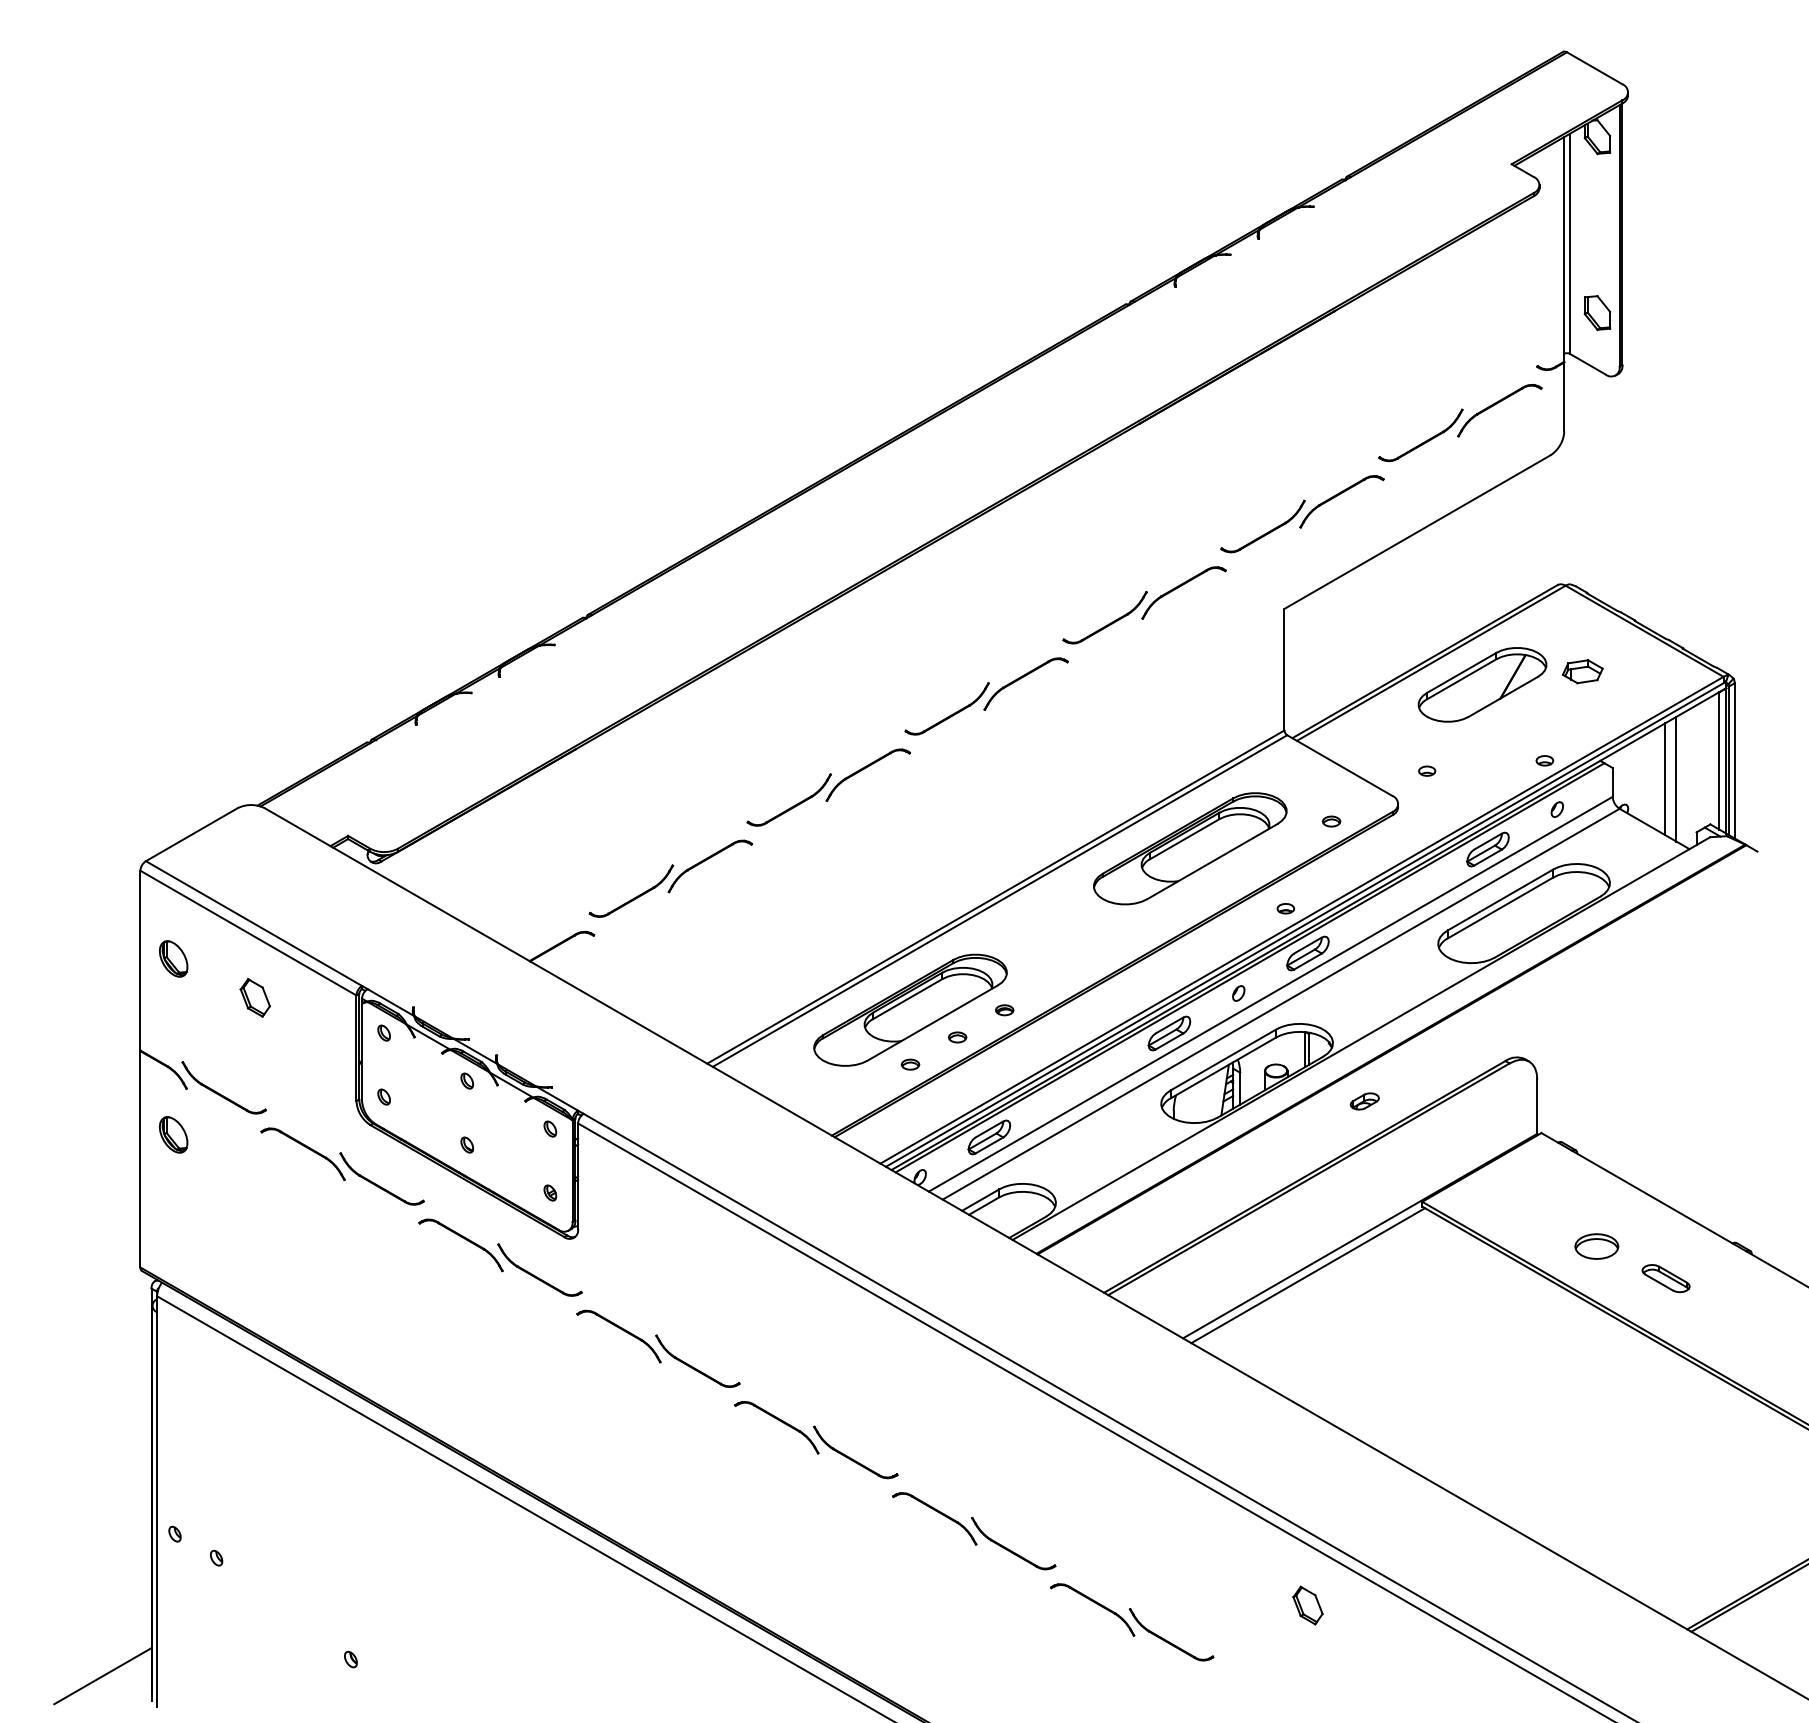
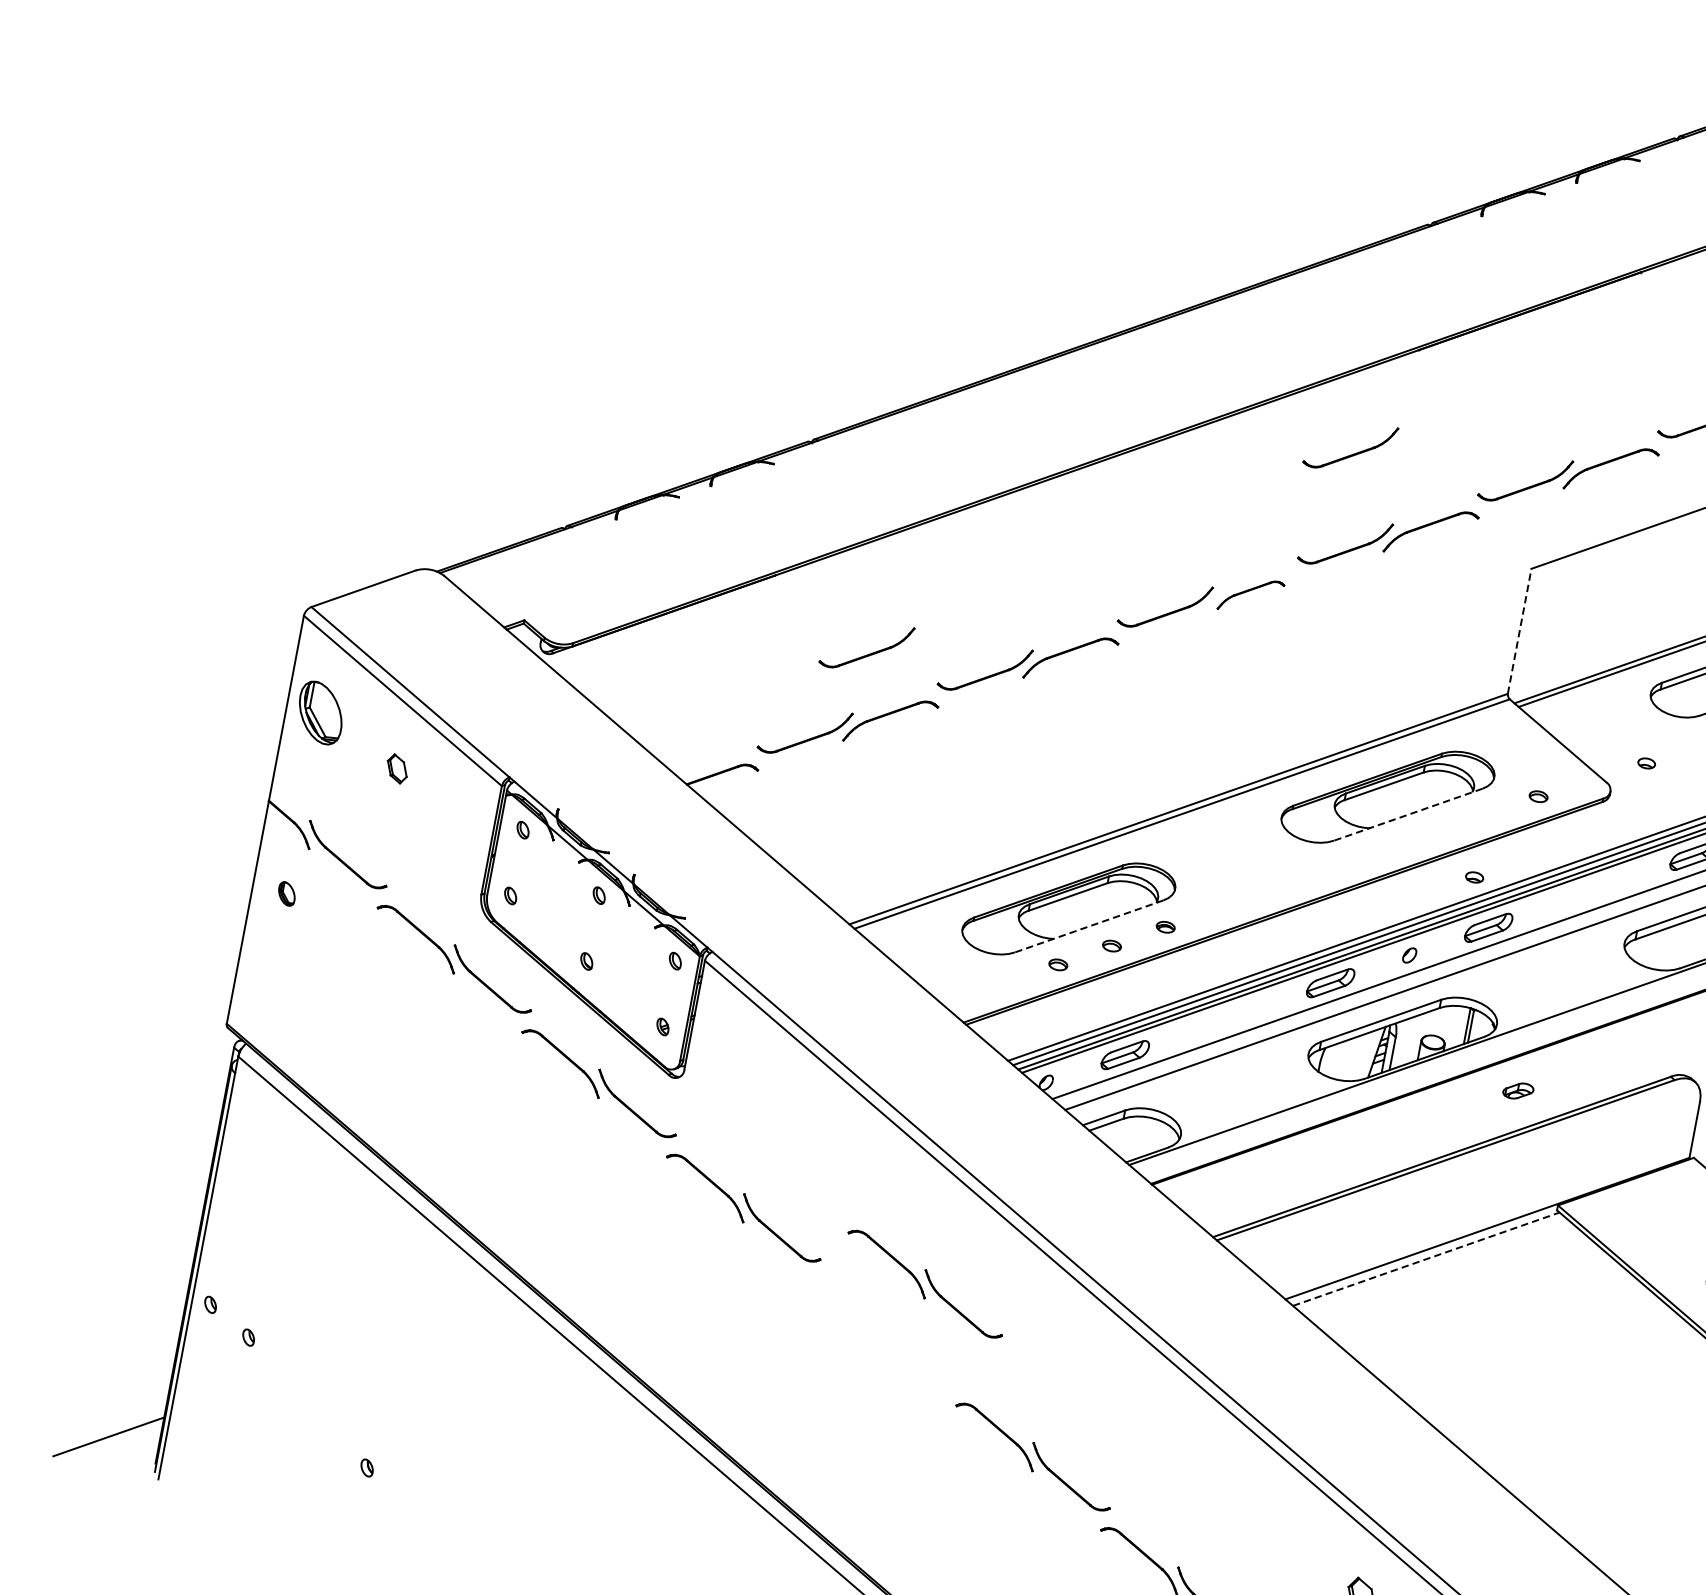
part: (1096, 532) -> (1352, 453), added
line: (1284, 669) -> (1519, 631), solid -> dashed
part: (1025, 683) -> (1250, 595), size x0.7
part: (676, 806) -> (867, 653), added
line: (1212, 861) -> (1408, 814), solid -> dashed
part: (173, 958) -> (320, 712), size x1.6
part: (254, 997) -> (396, 768), size x0.7
line: (932, 1023) -> (1088, 926), solid -> dashed
part: (173, 1134) -> (286, 893), size x0.6
line: (1308, 1275) -> (1426, 1259), solid -> dashed
part: (816, 1440) -> (925, 1284), moved

